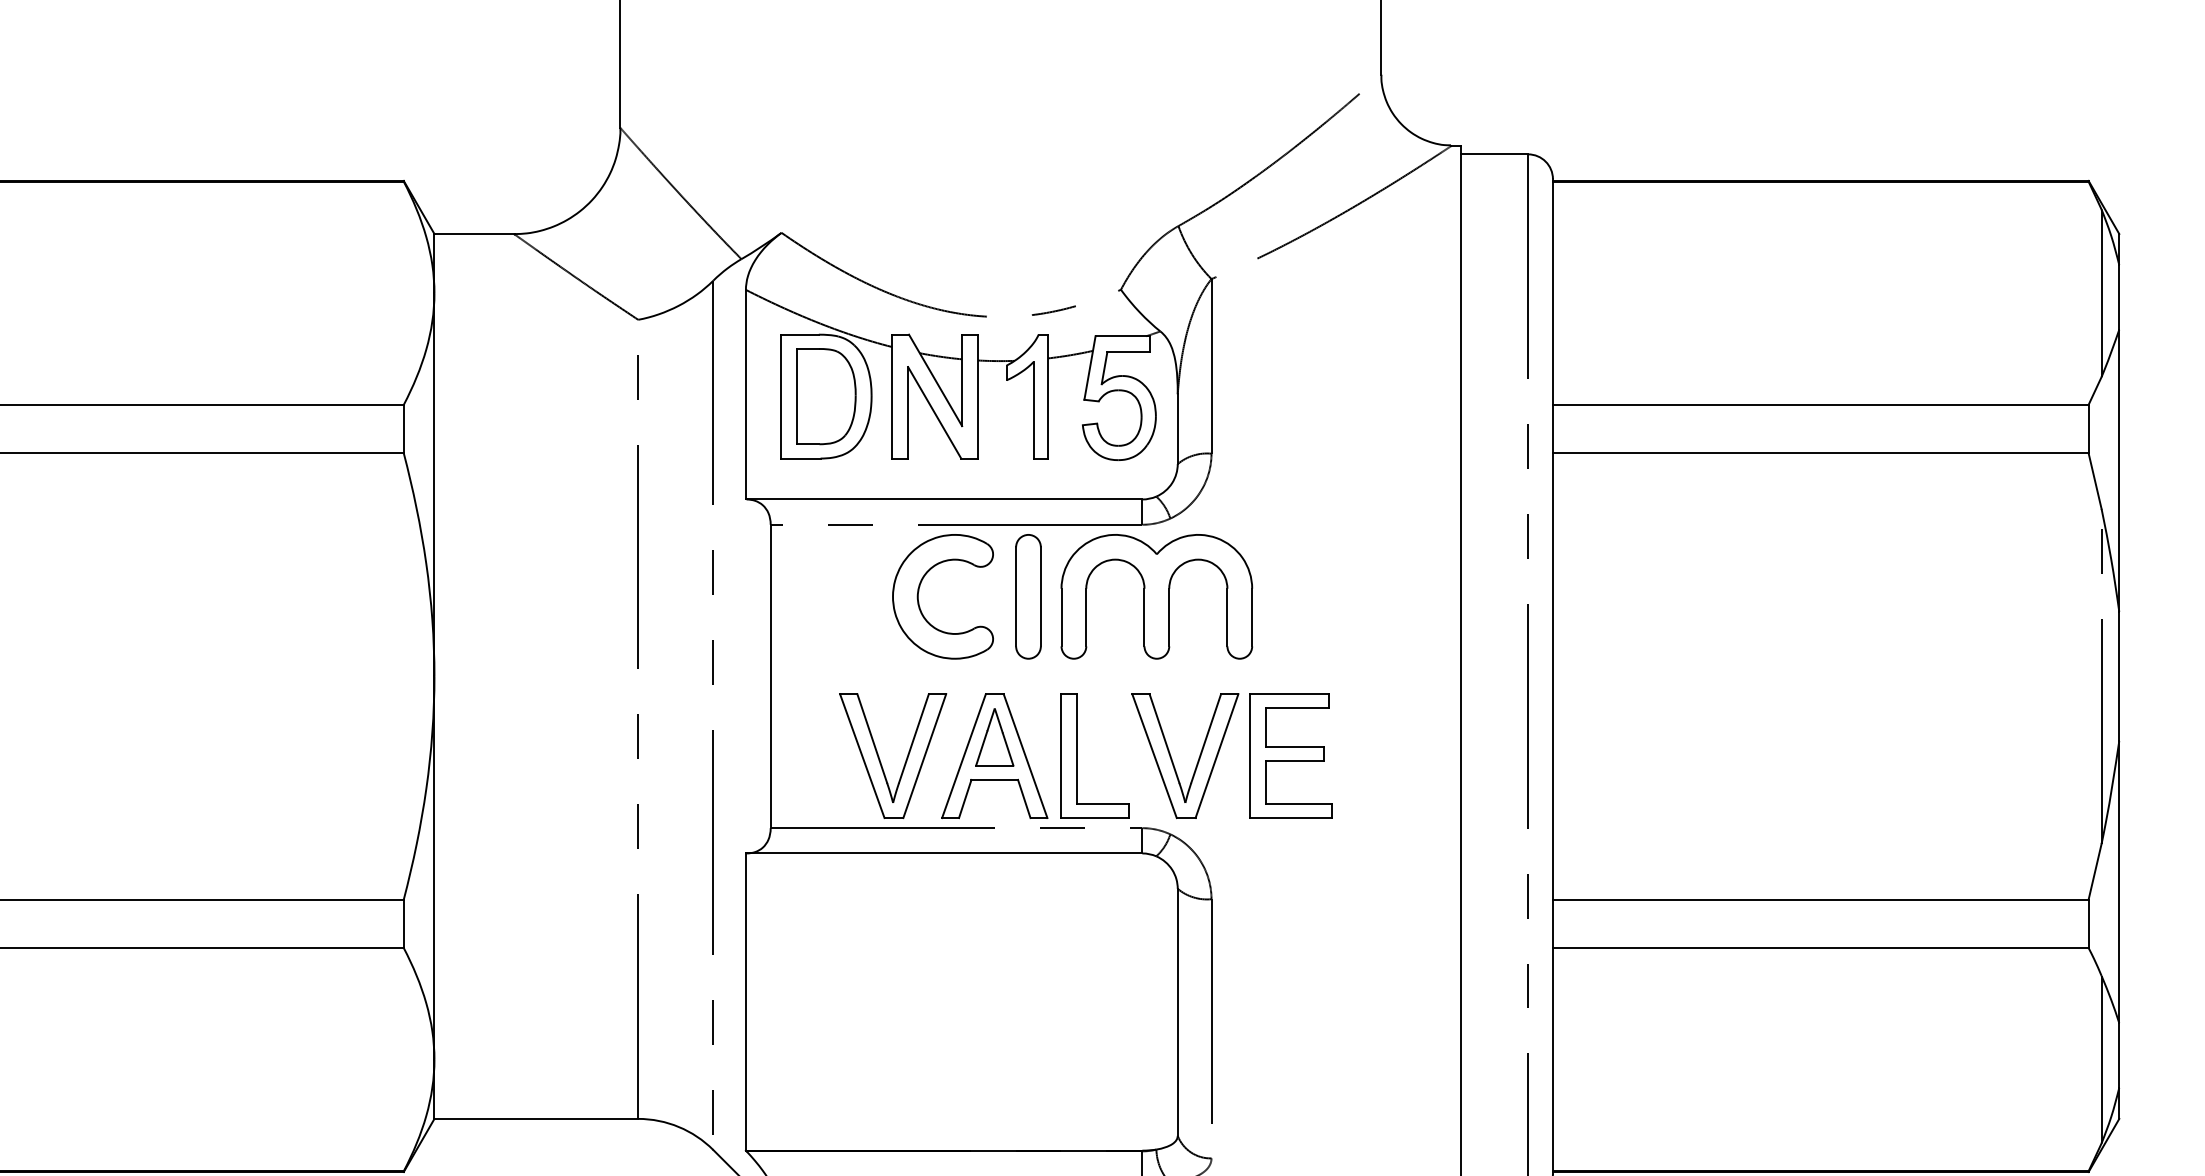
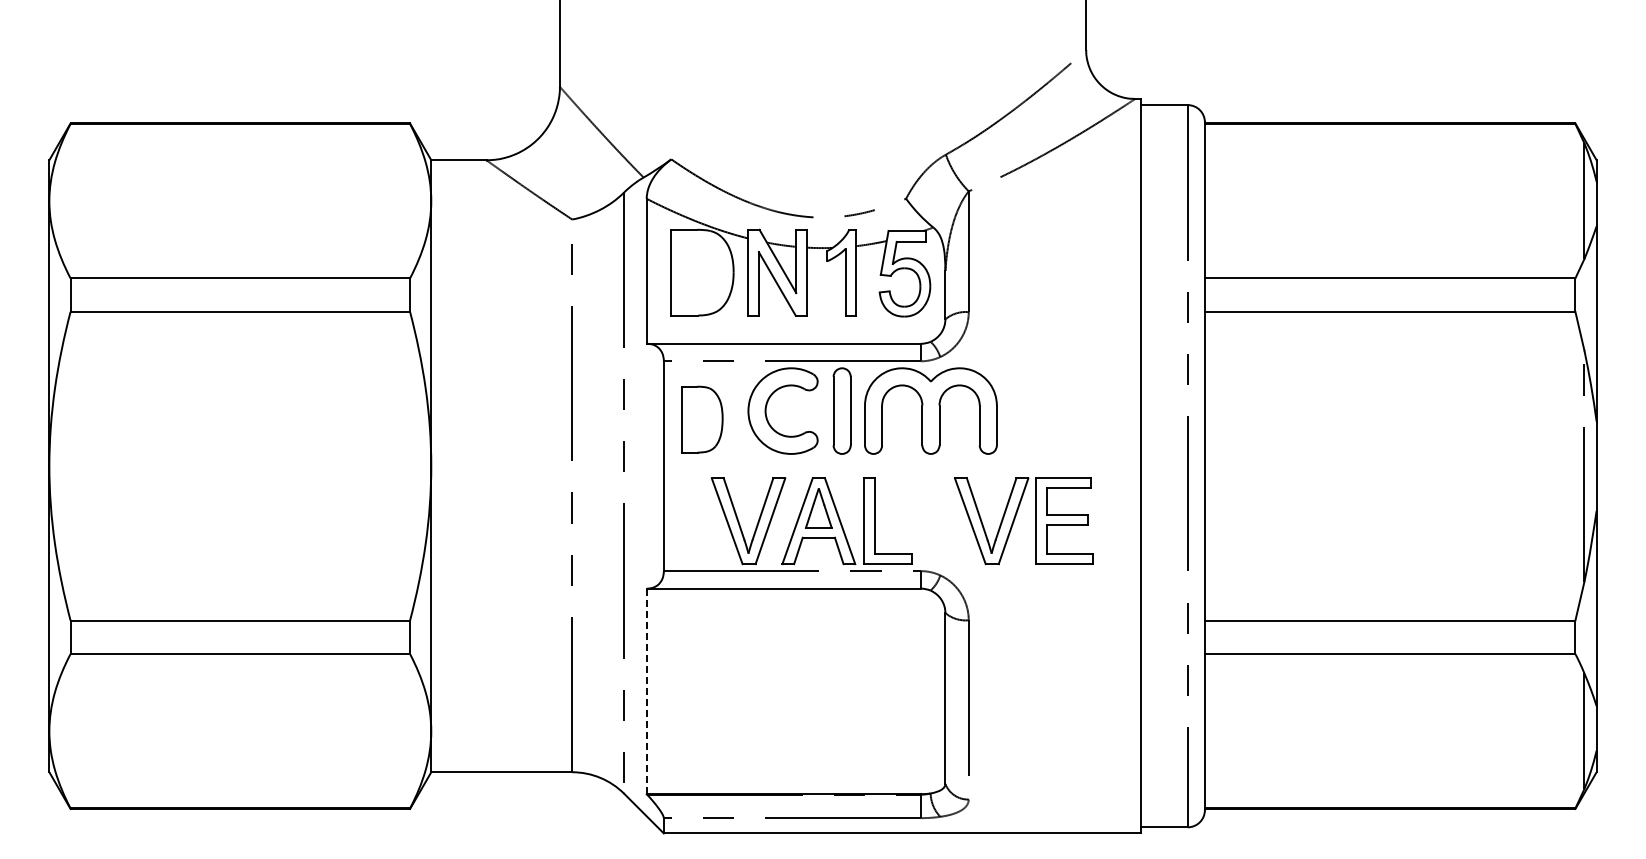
part: (826, 396) -> (702, 419), moved
part: (1219, 753) -> (1015, 519), moved
line: (745, 1002) -> (646, 691), solid -> dashed

